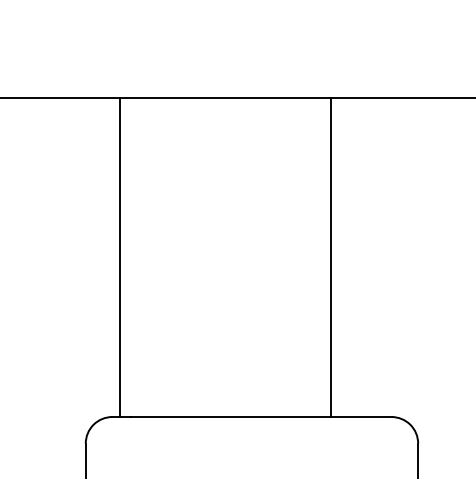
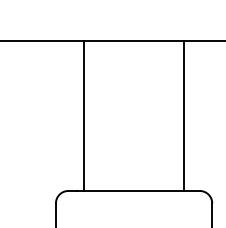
line: (120, 256) -> (84, 115), moved
line: (331, 256) -> (184, 115), moved

